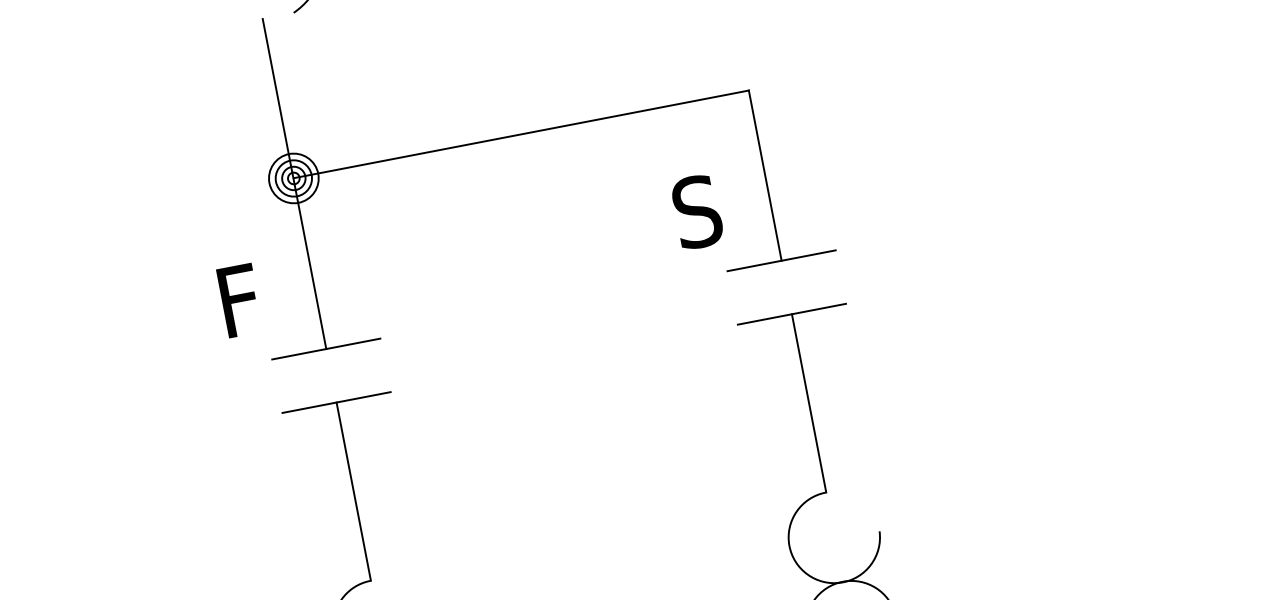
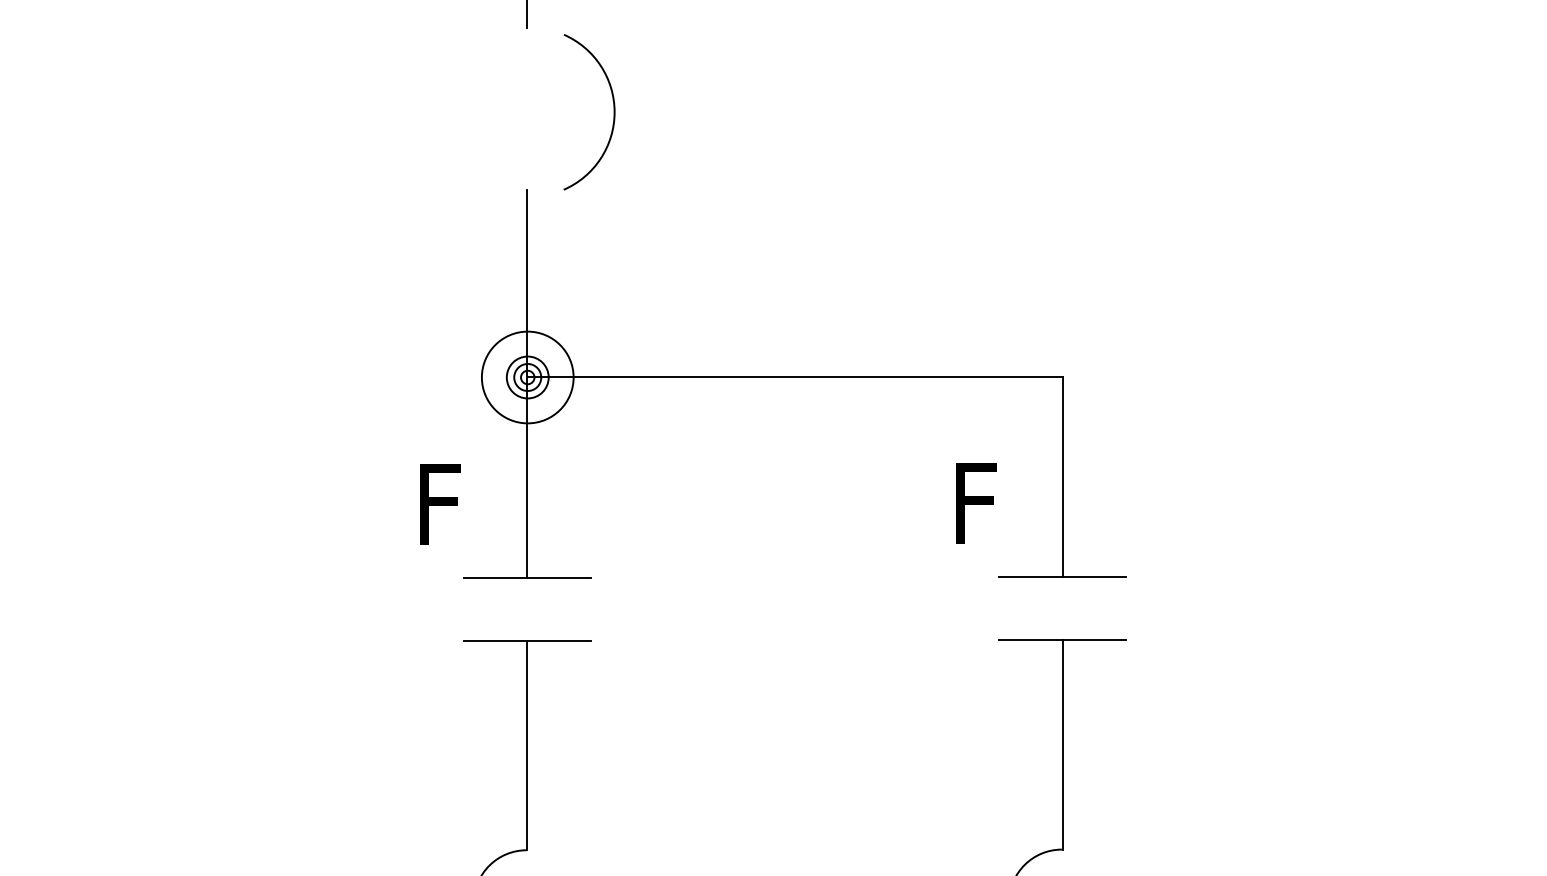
circle: (293, 178) -> (527, 377), size x1.6
text: (697, 211) -> (977, 503), S -> F

